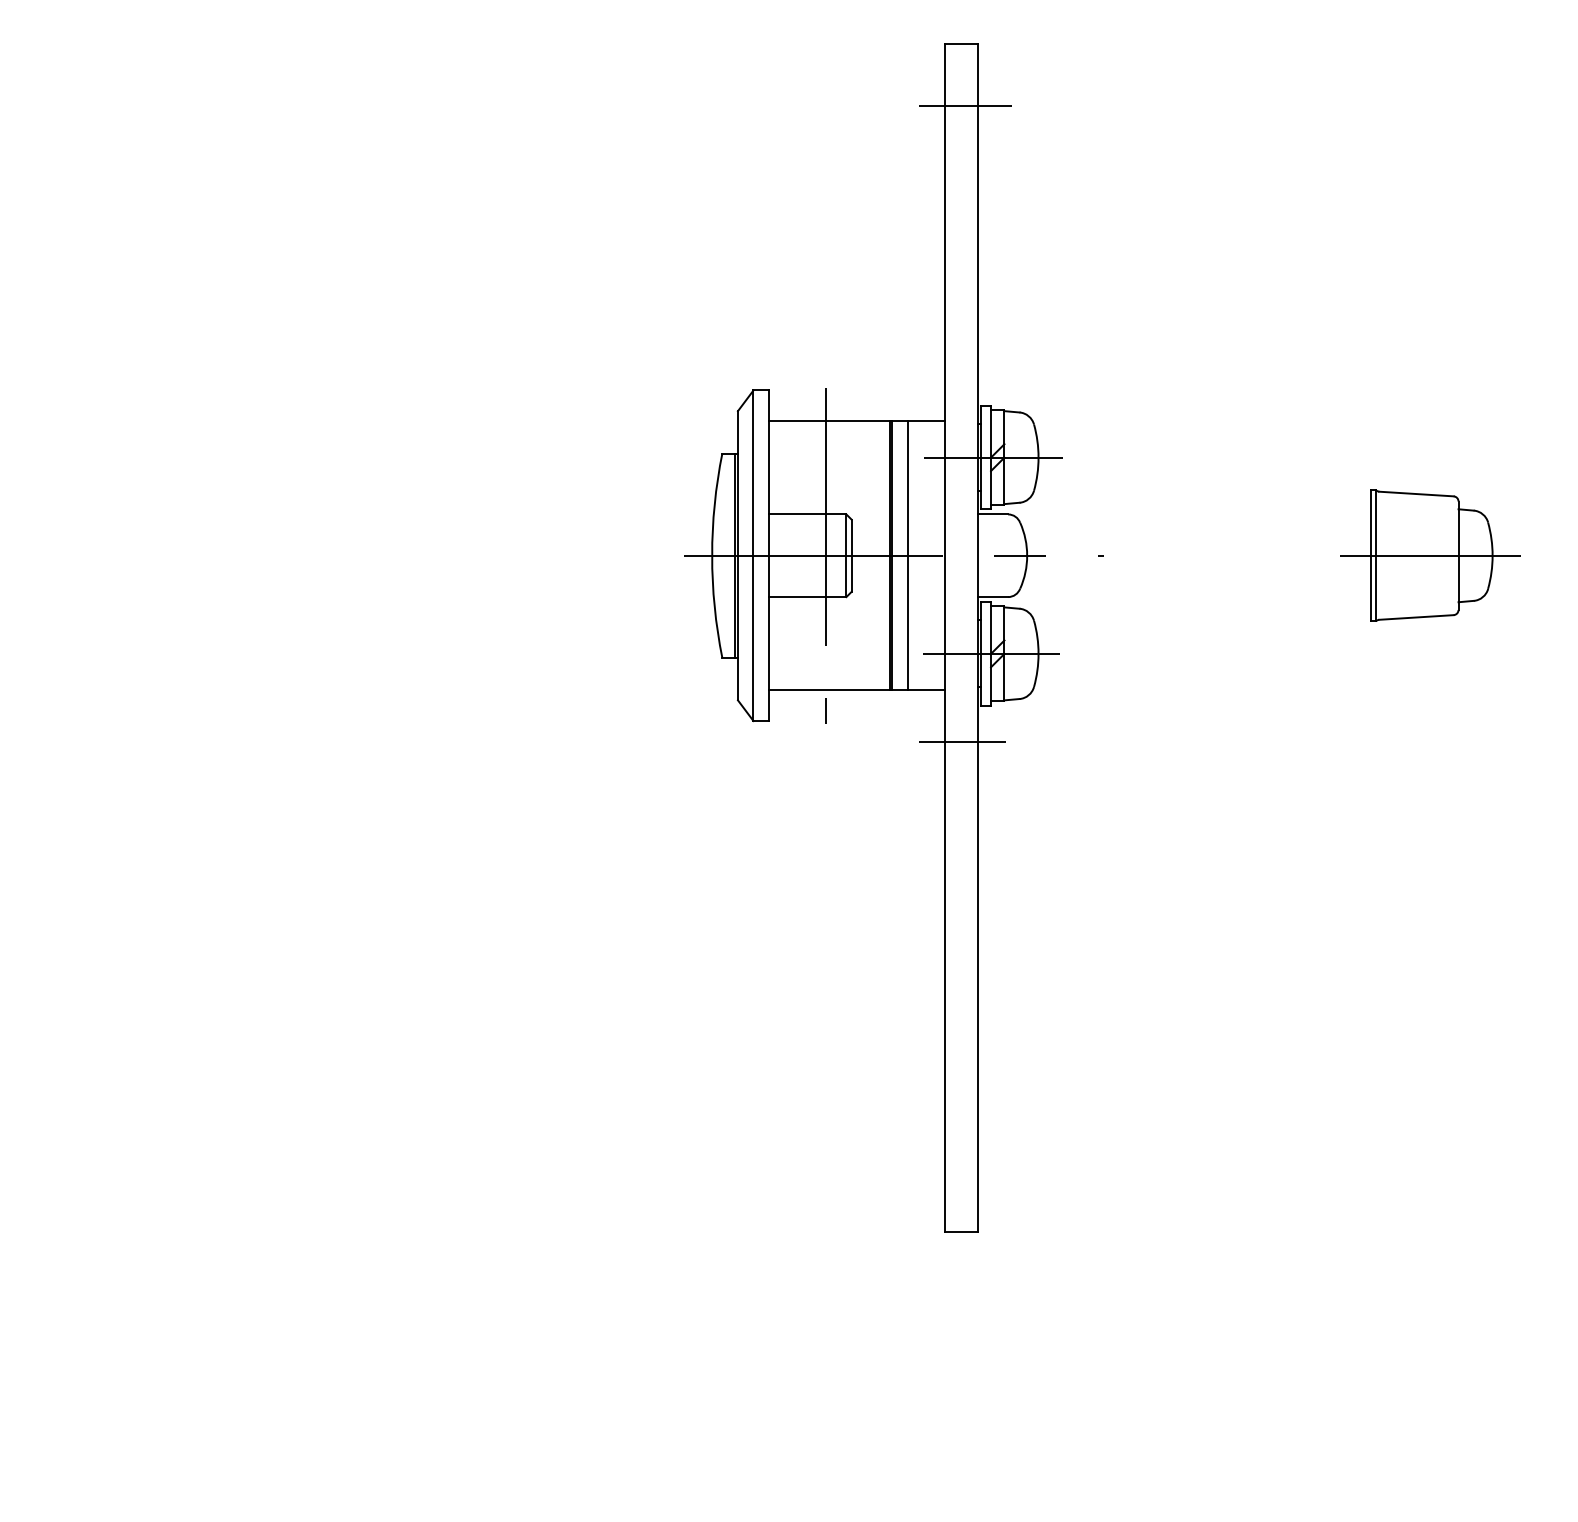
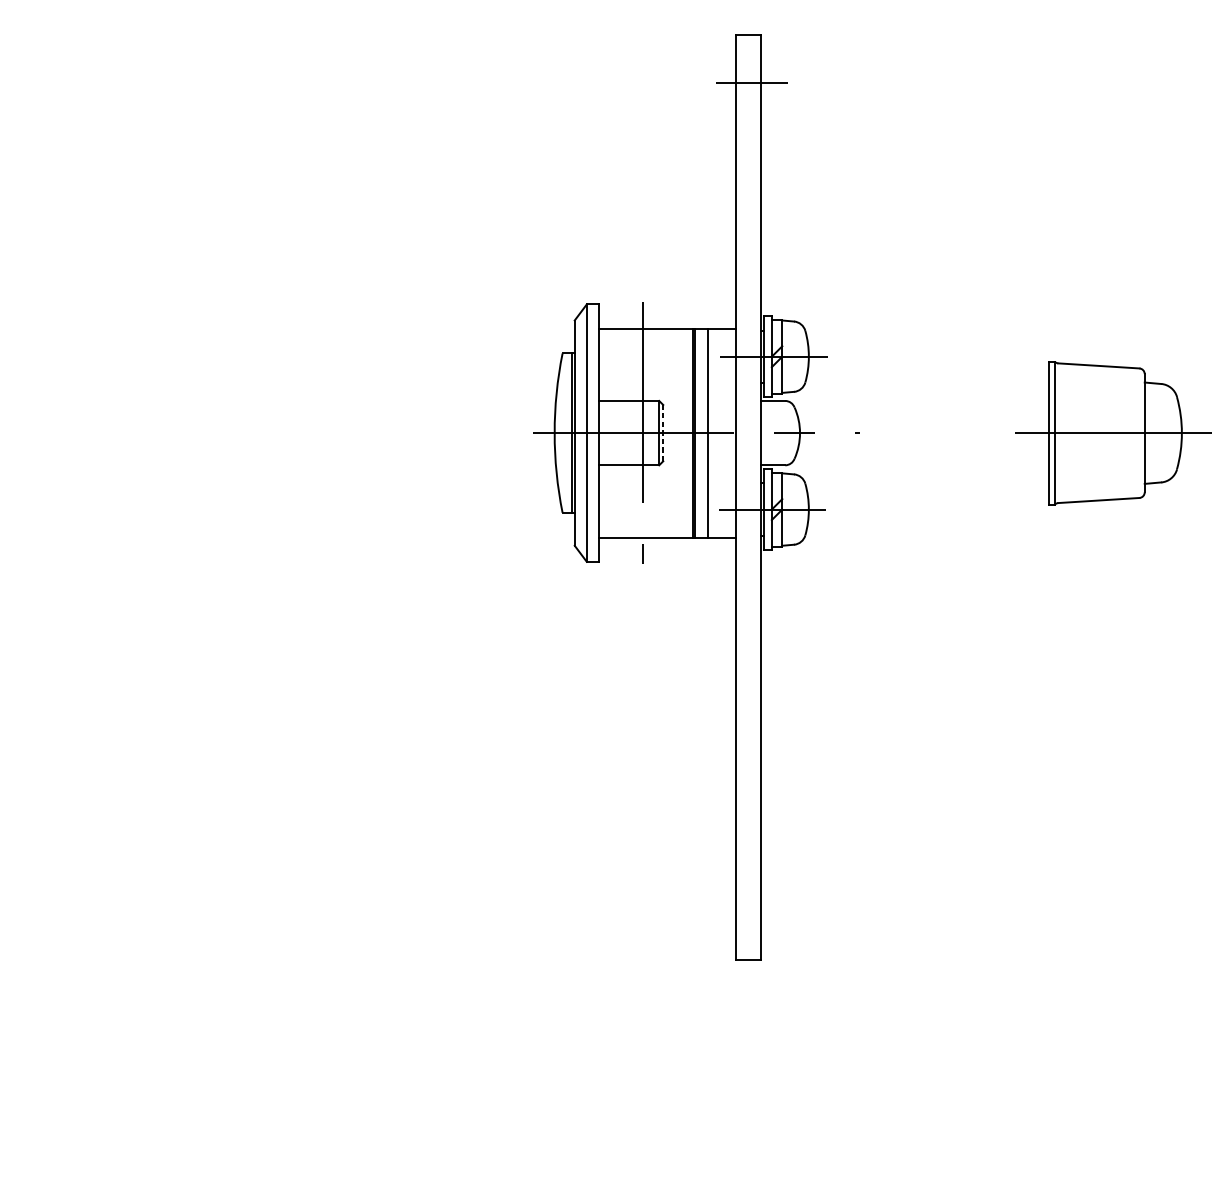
line: (851, 555) -> (663, 432), solid -> dashed
part: (1430, 555) -> (1114, 432), size x1.4
line: (962, 741) -> (749, 577), removed

